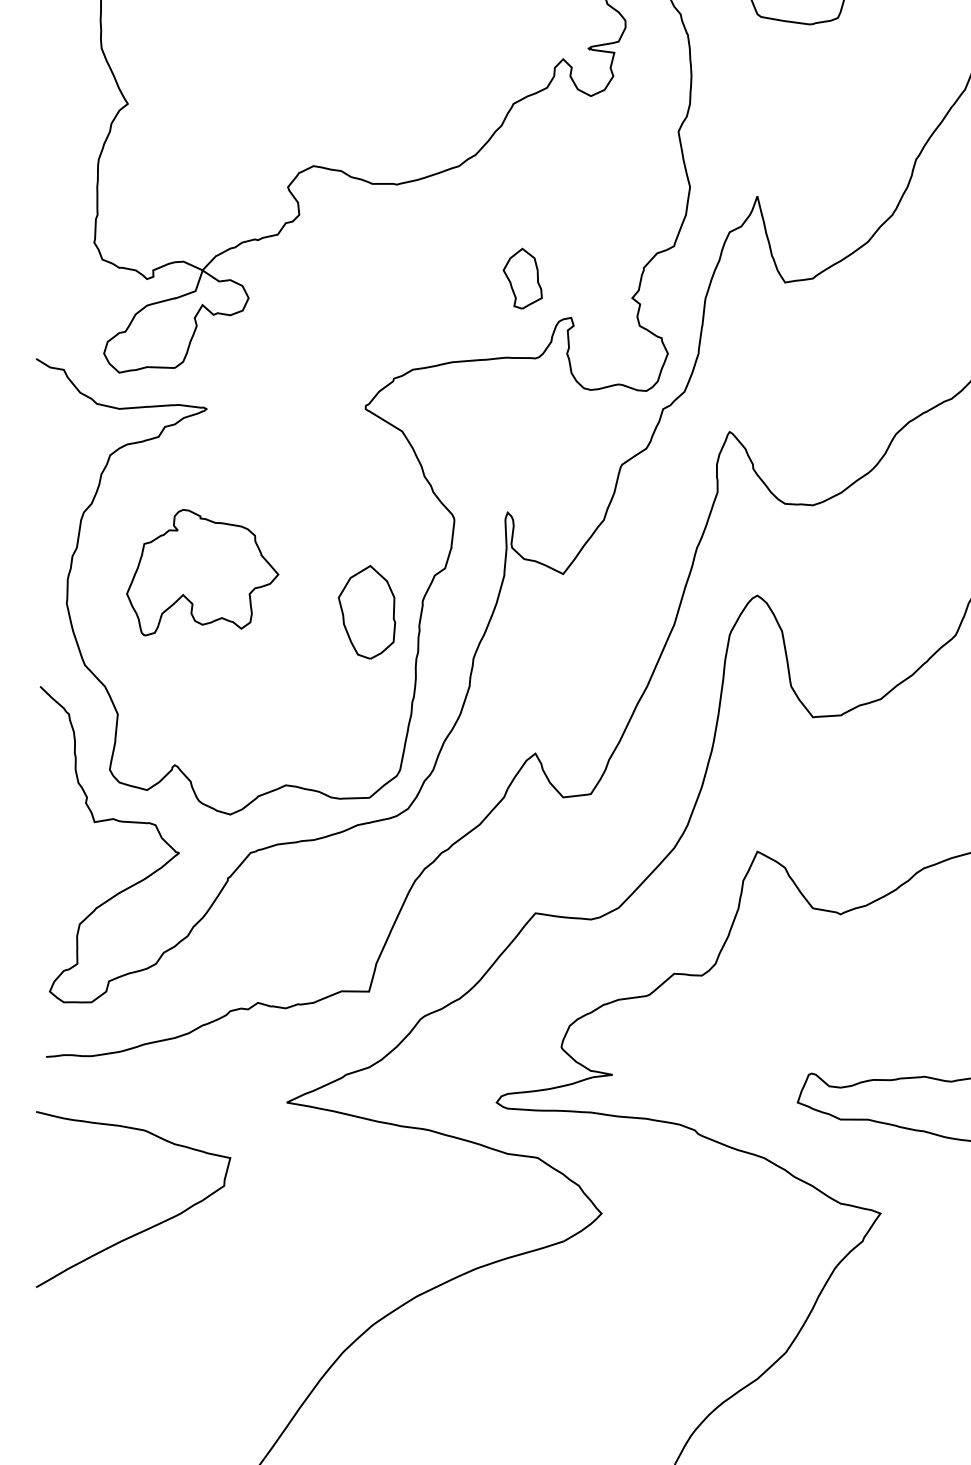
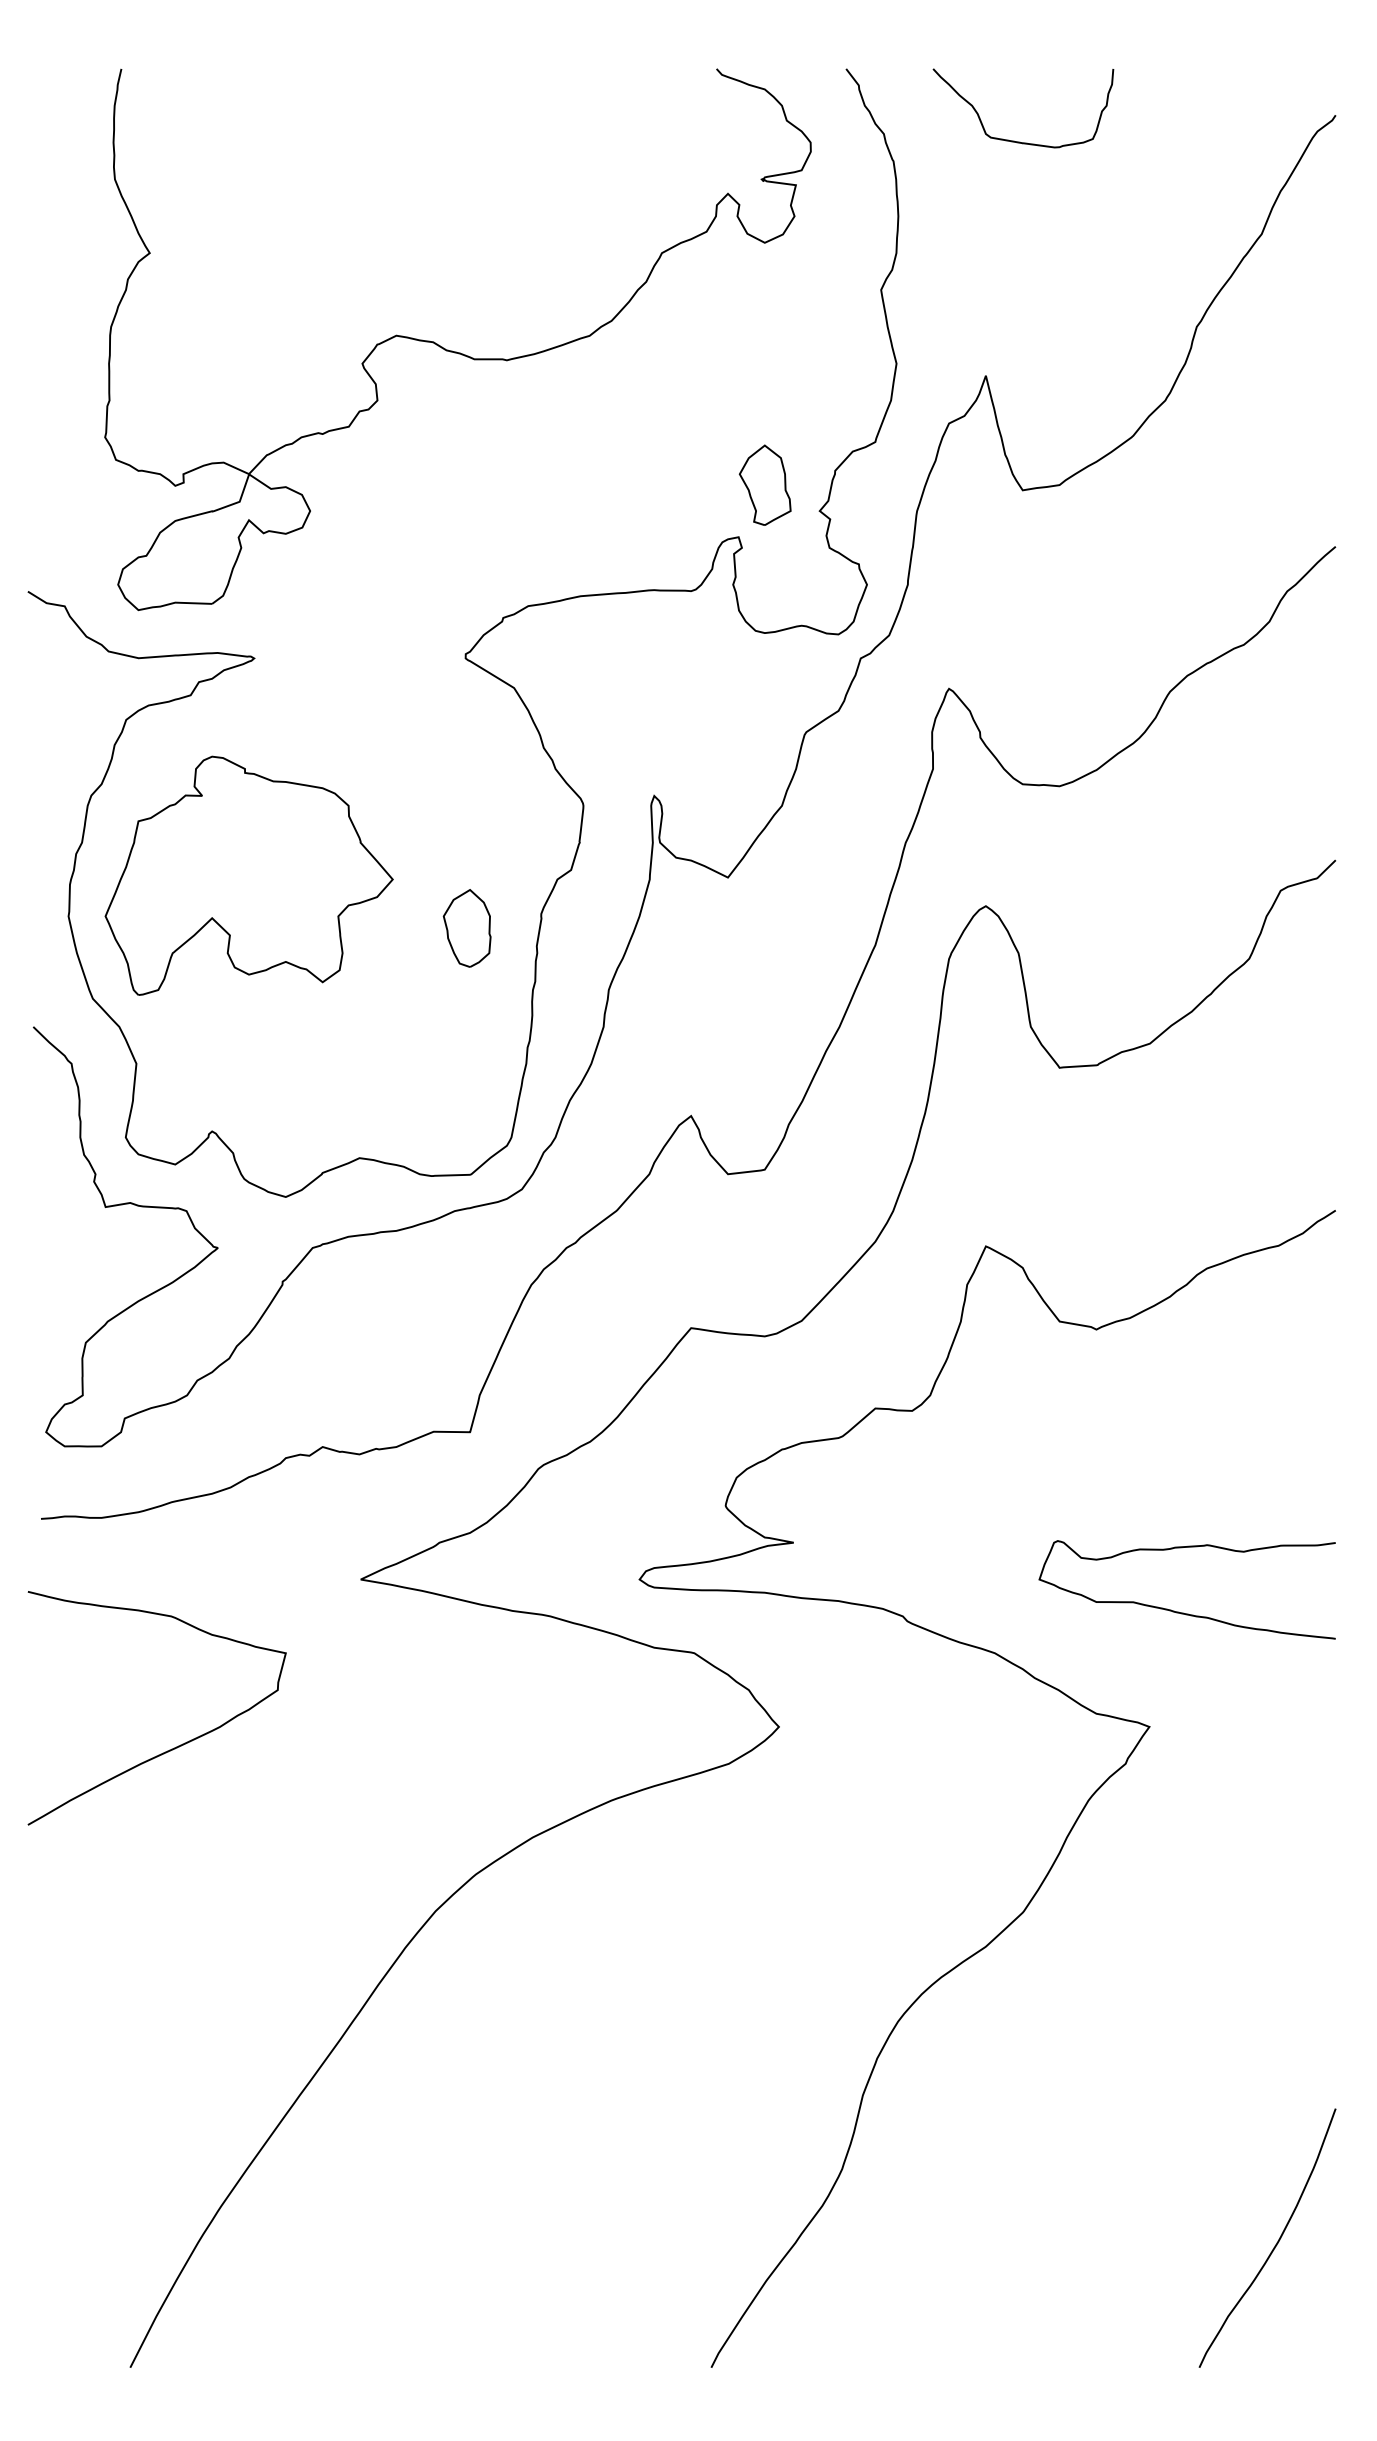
part: (522, 278) -> (764, 484), moved
part: (202, 572) -> (248, 875), size x1.43
part: (366, 612) -> (466, 928), size x0.62

